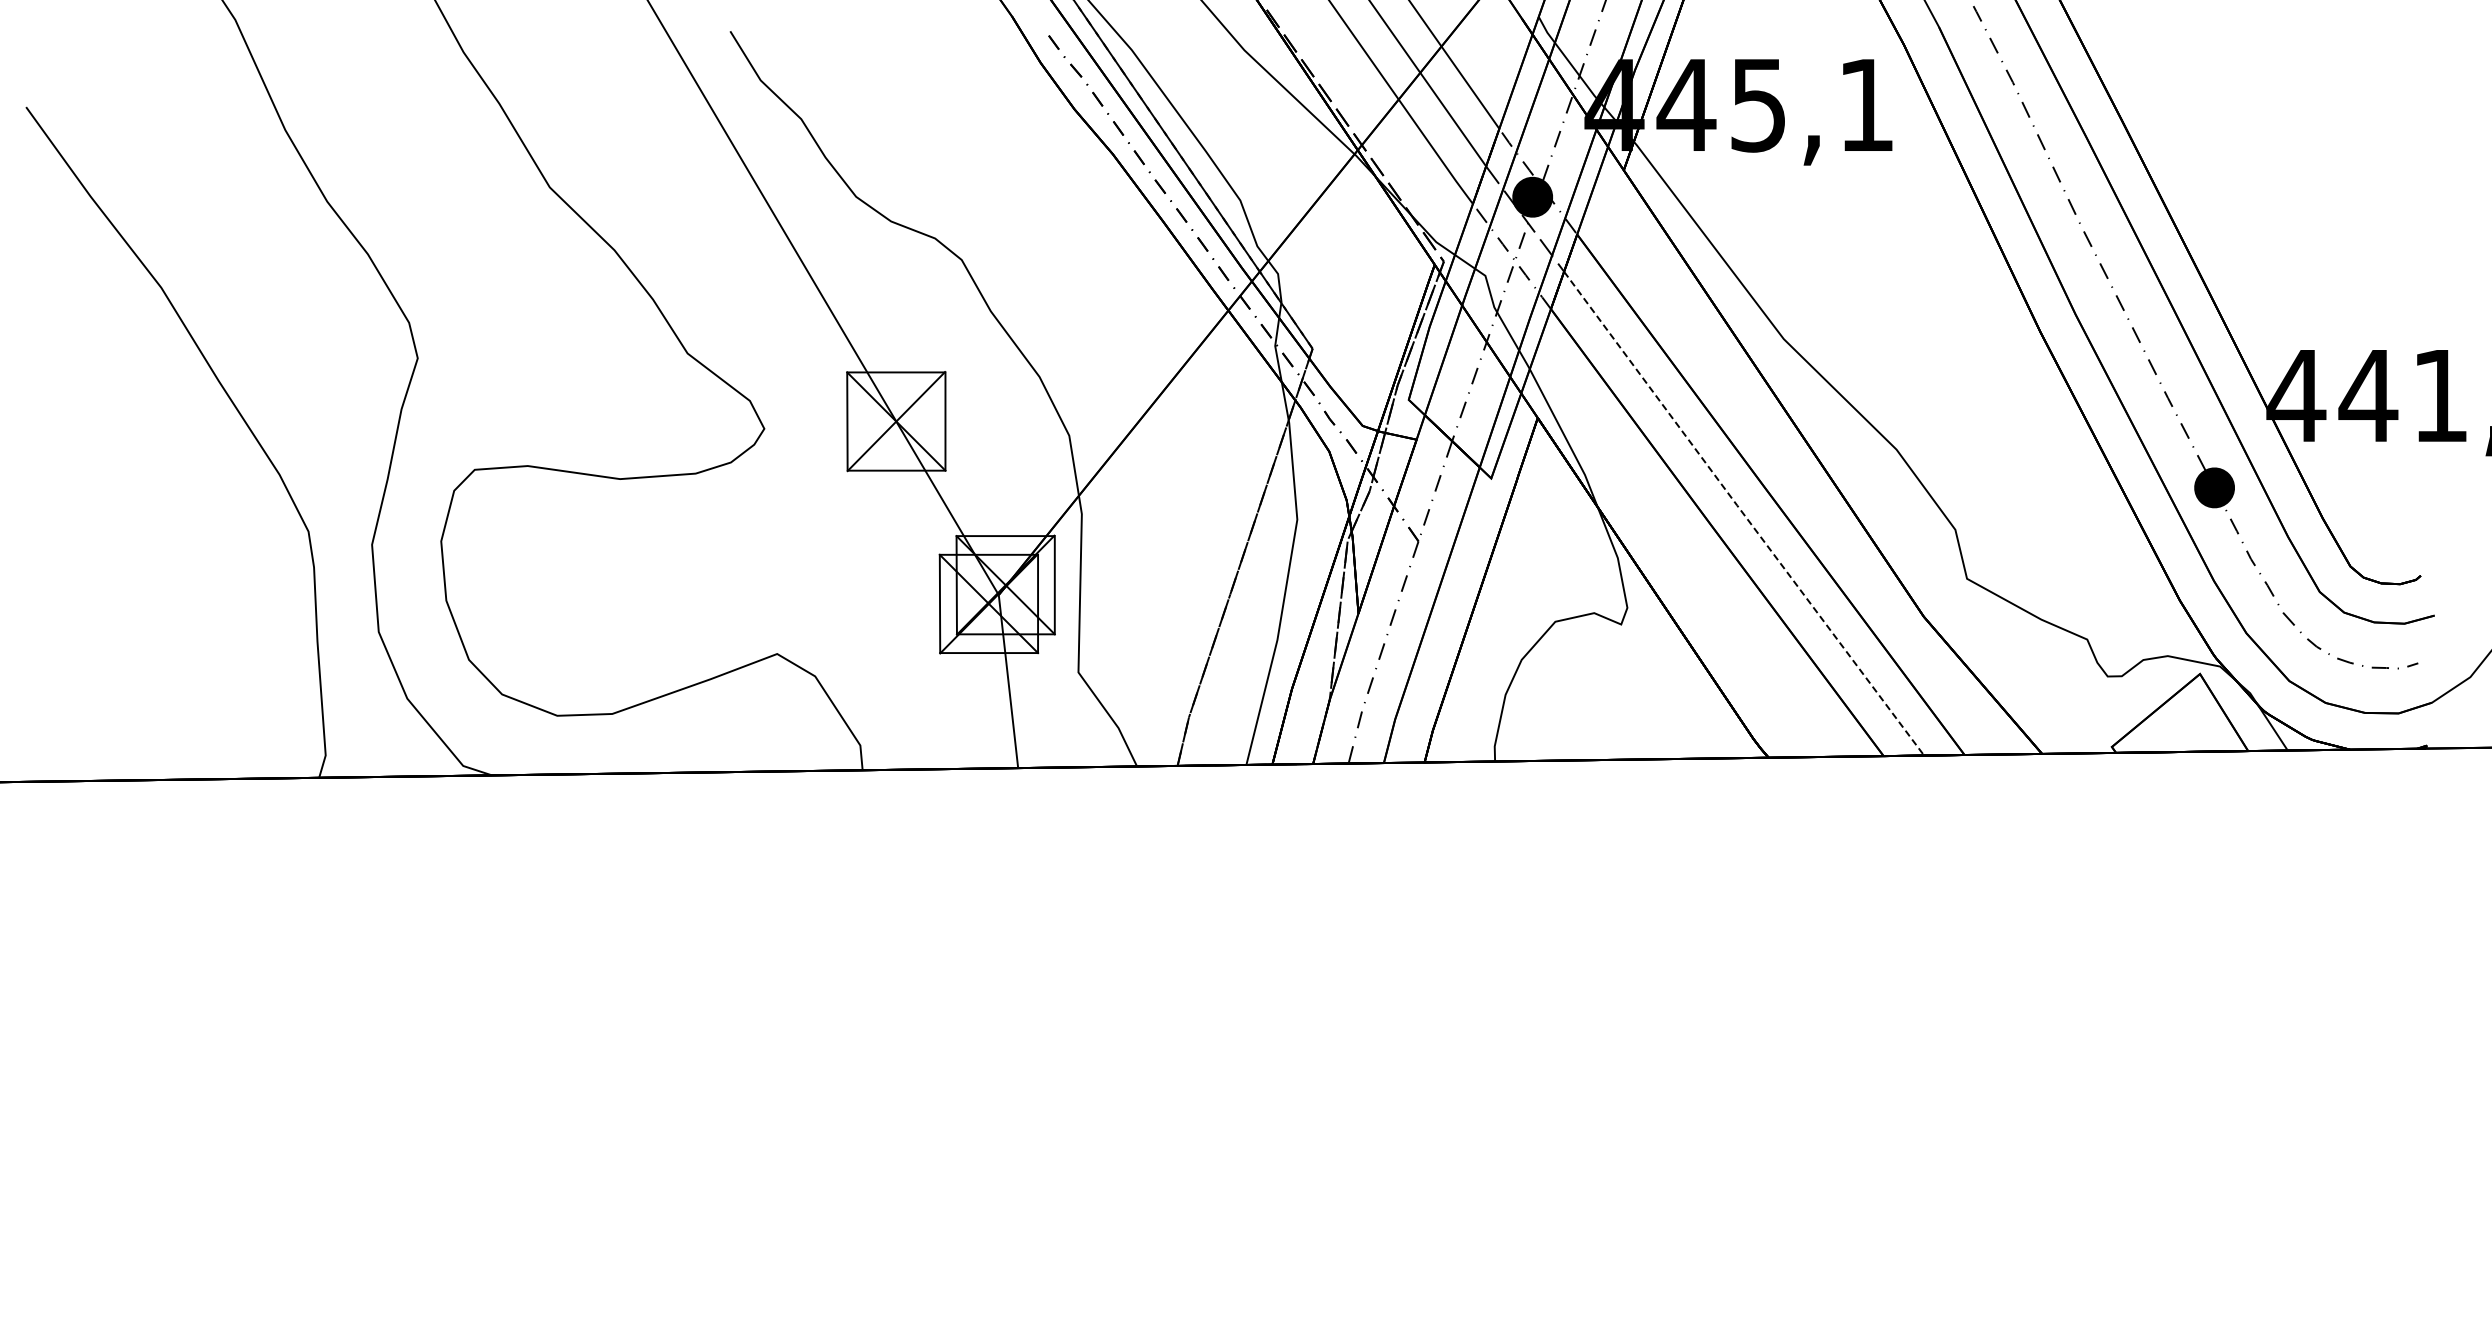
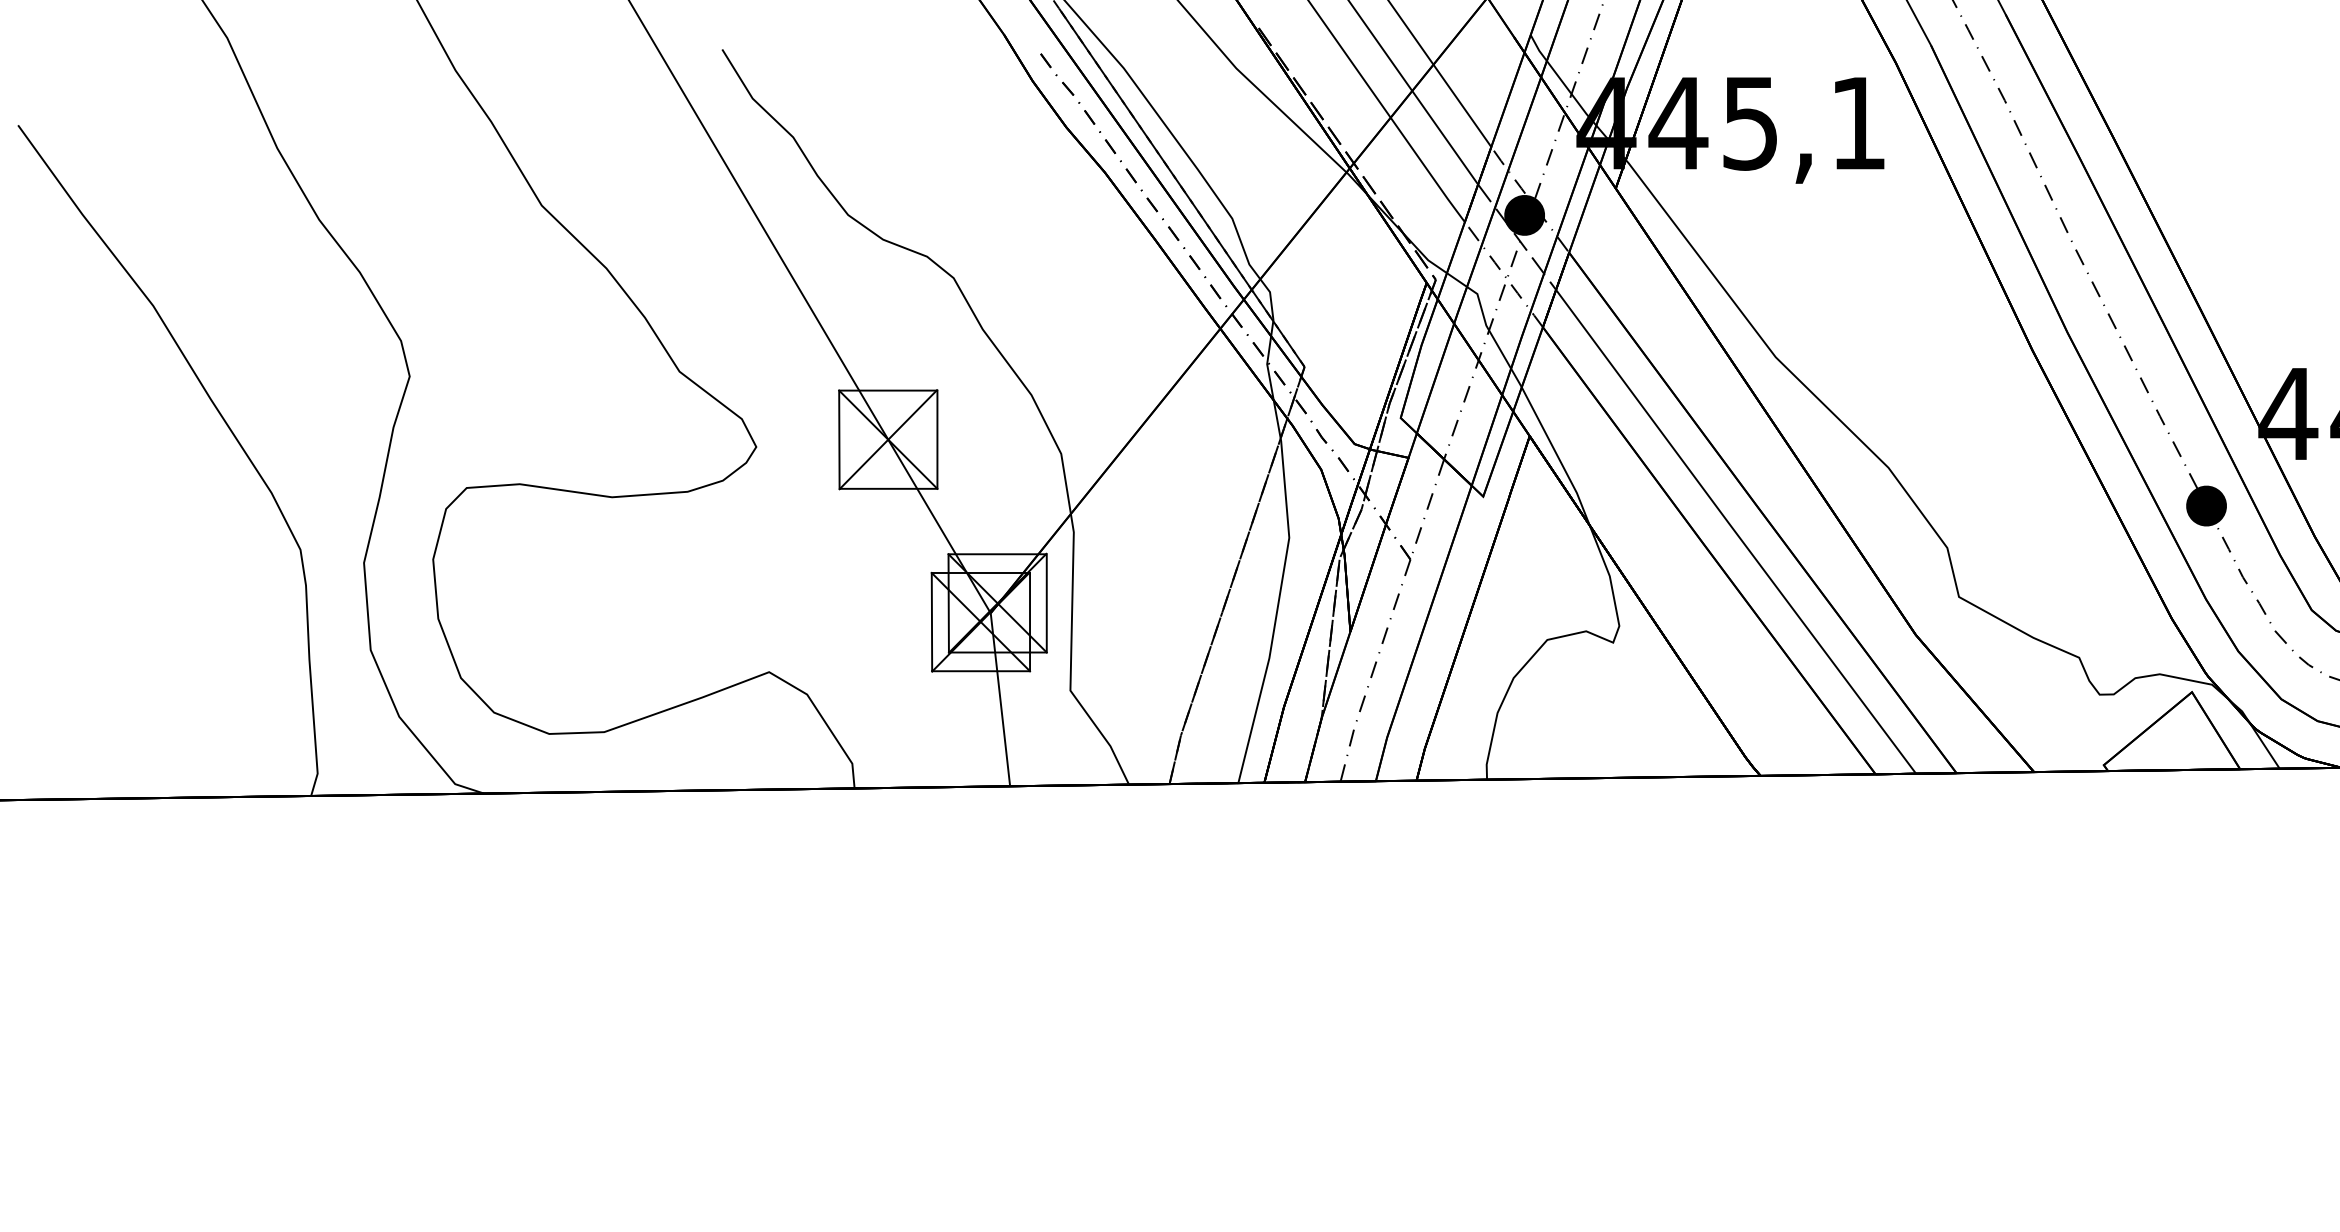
line: (1744, 515) -> (1736, 533), dashed -> solid

